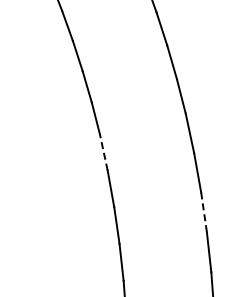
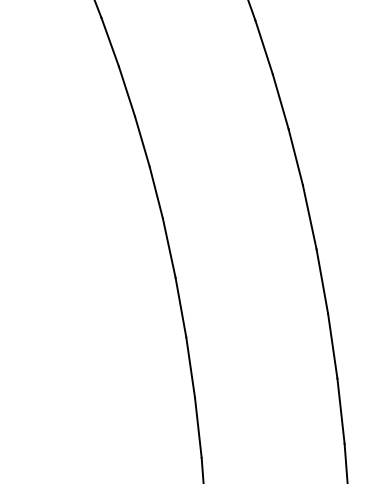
line: (103, 152) -> (168, 248), dashed -> solid
line: (204, 212) -> (333, 346), dashed -> solid

